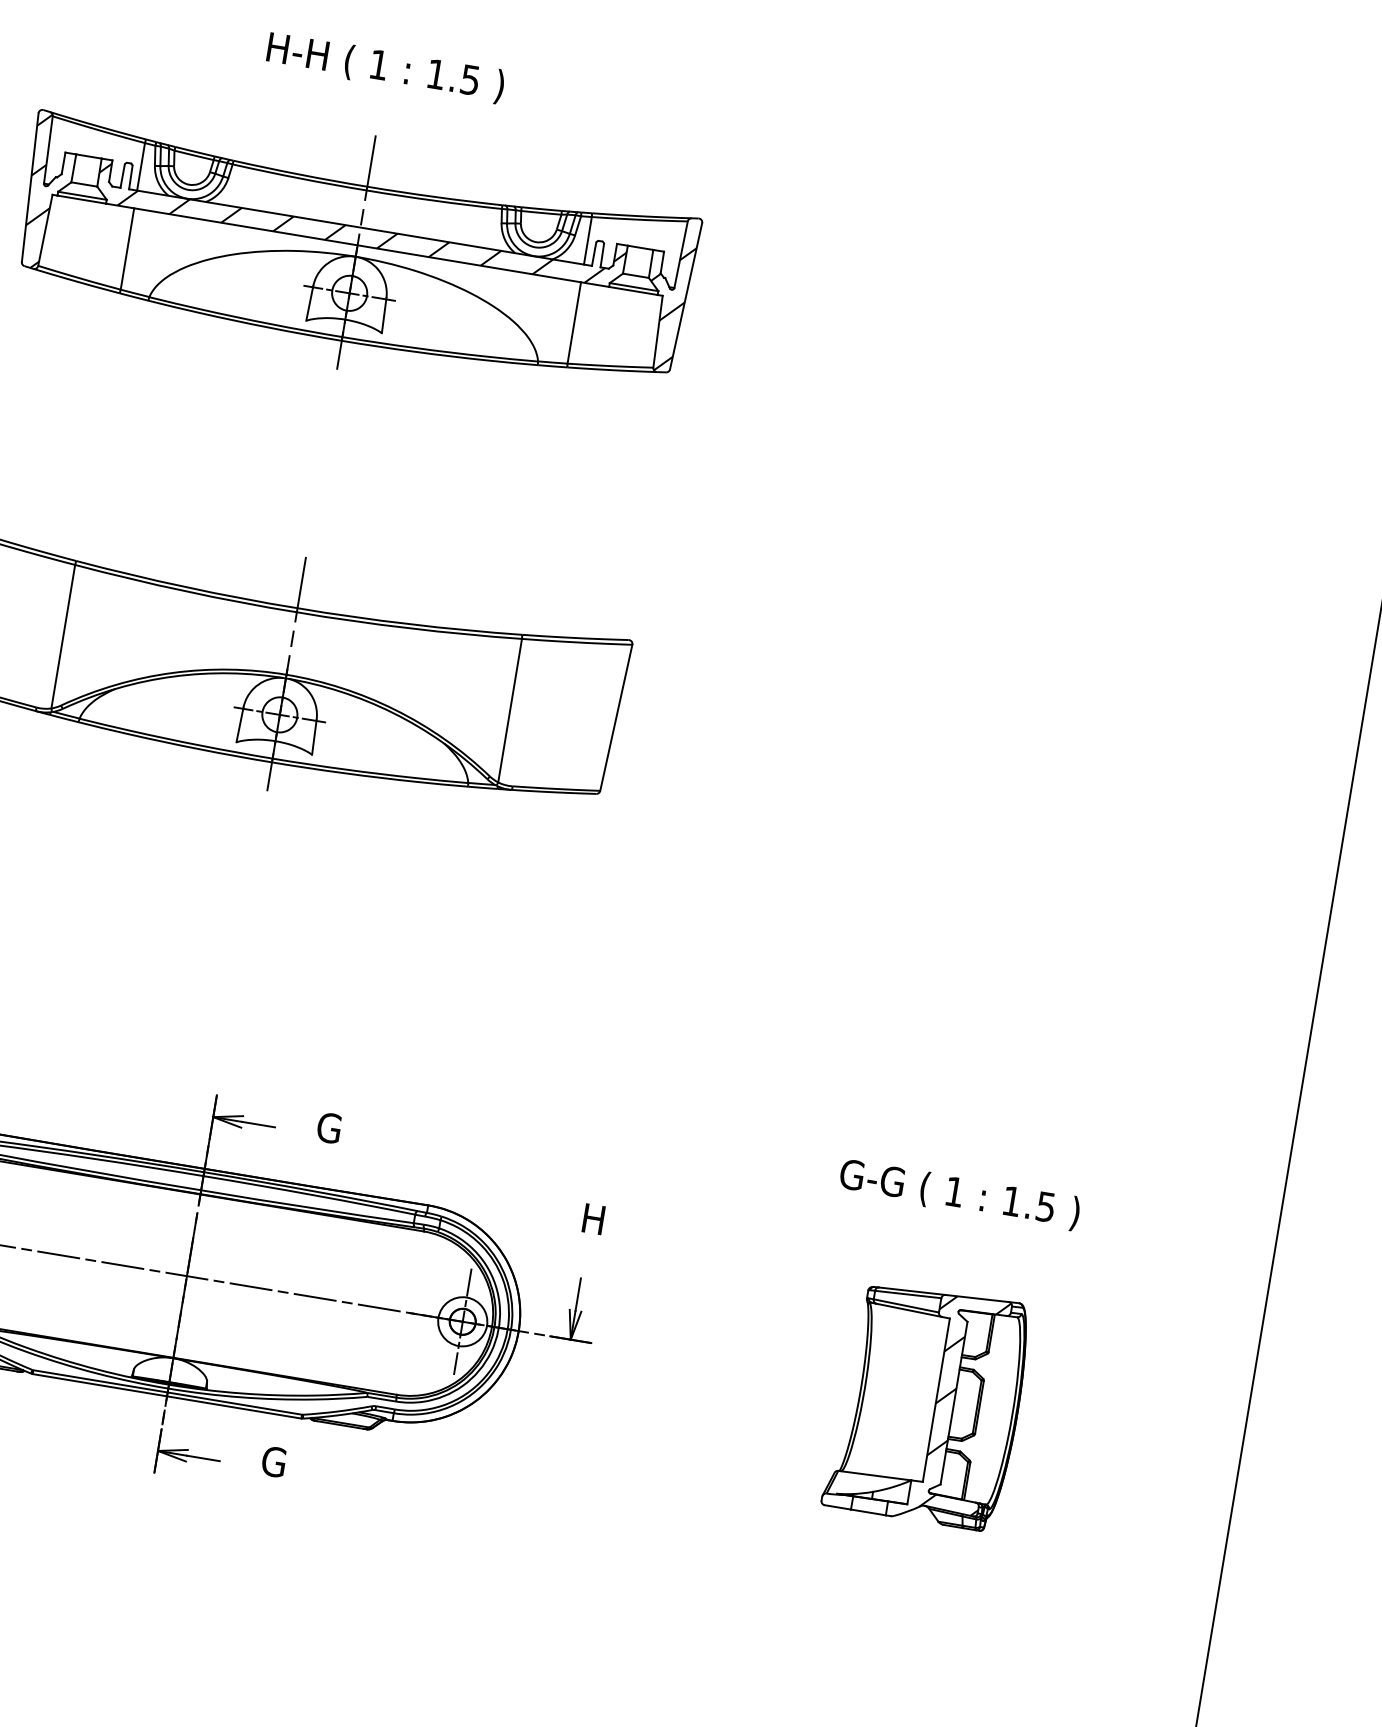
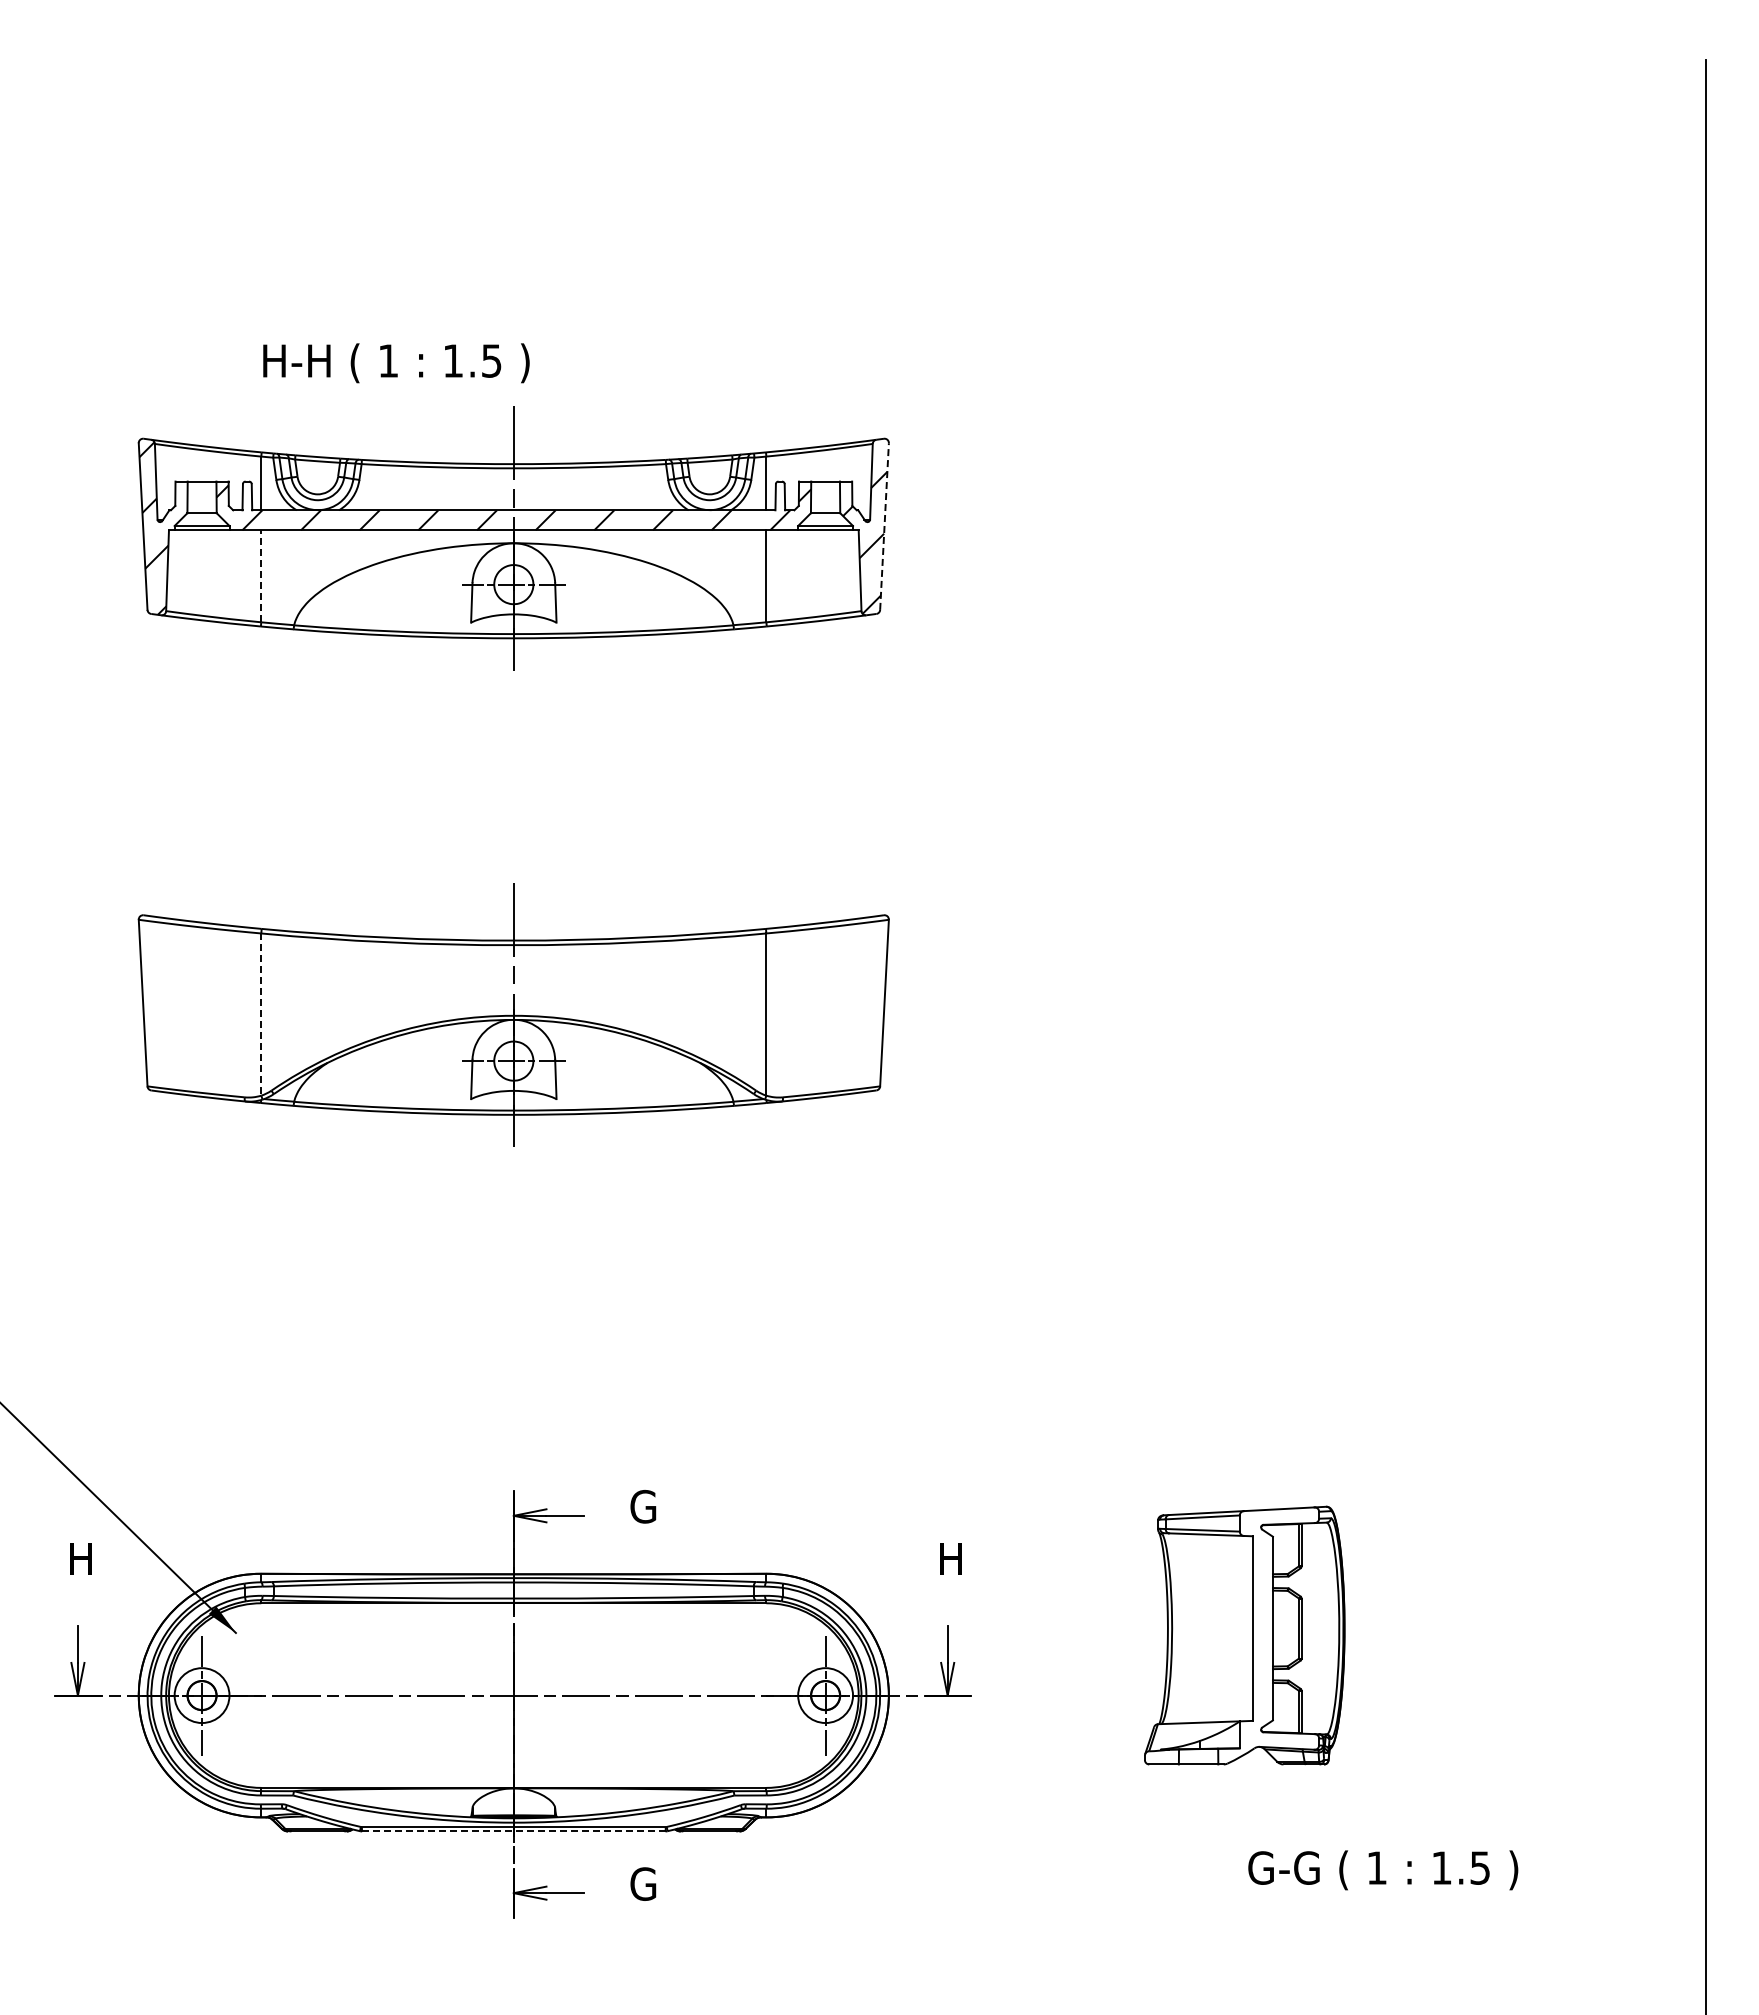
text: (385, 68) -> (396, 363), moved
line: (127, 249) -> (261, 576), solid -> dashed
line: (686, 296) -> (884, 526), solid -> dashed
line: (63, 637) -> (261, 1015), solid -> dashed
text: (959, 1194) -> (1383, 1870), moved
line: (166, 1396) -> (513, 1831), solid -> dashed
part: (927, 1405) -> (1244, 1635), moved

